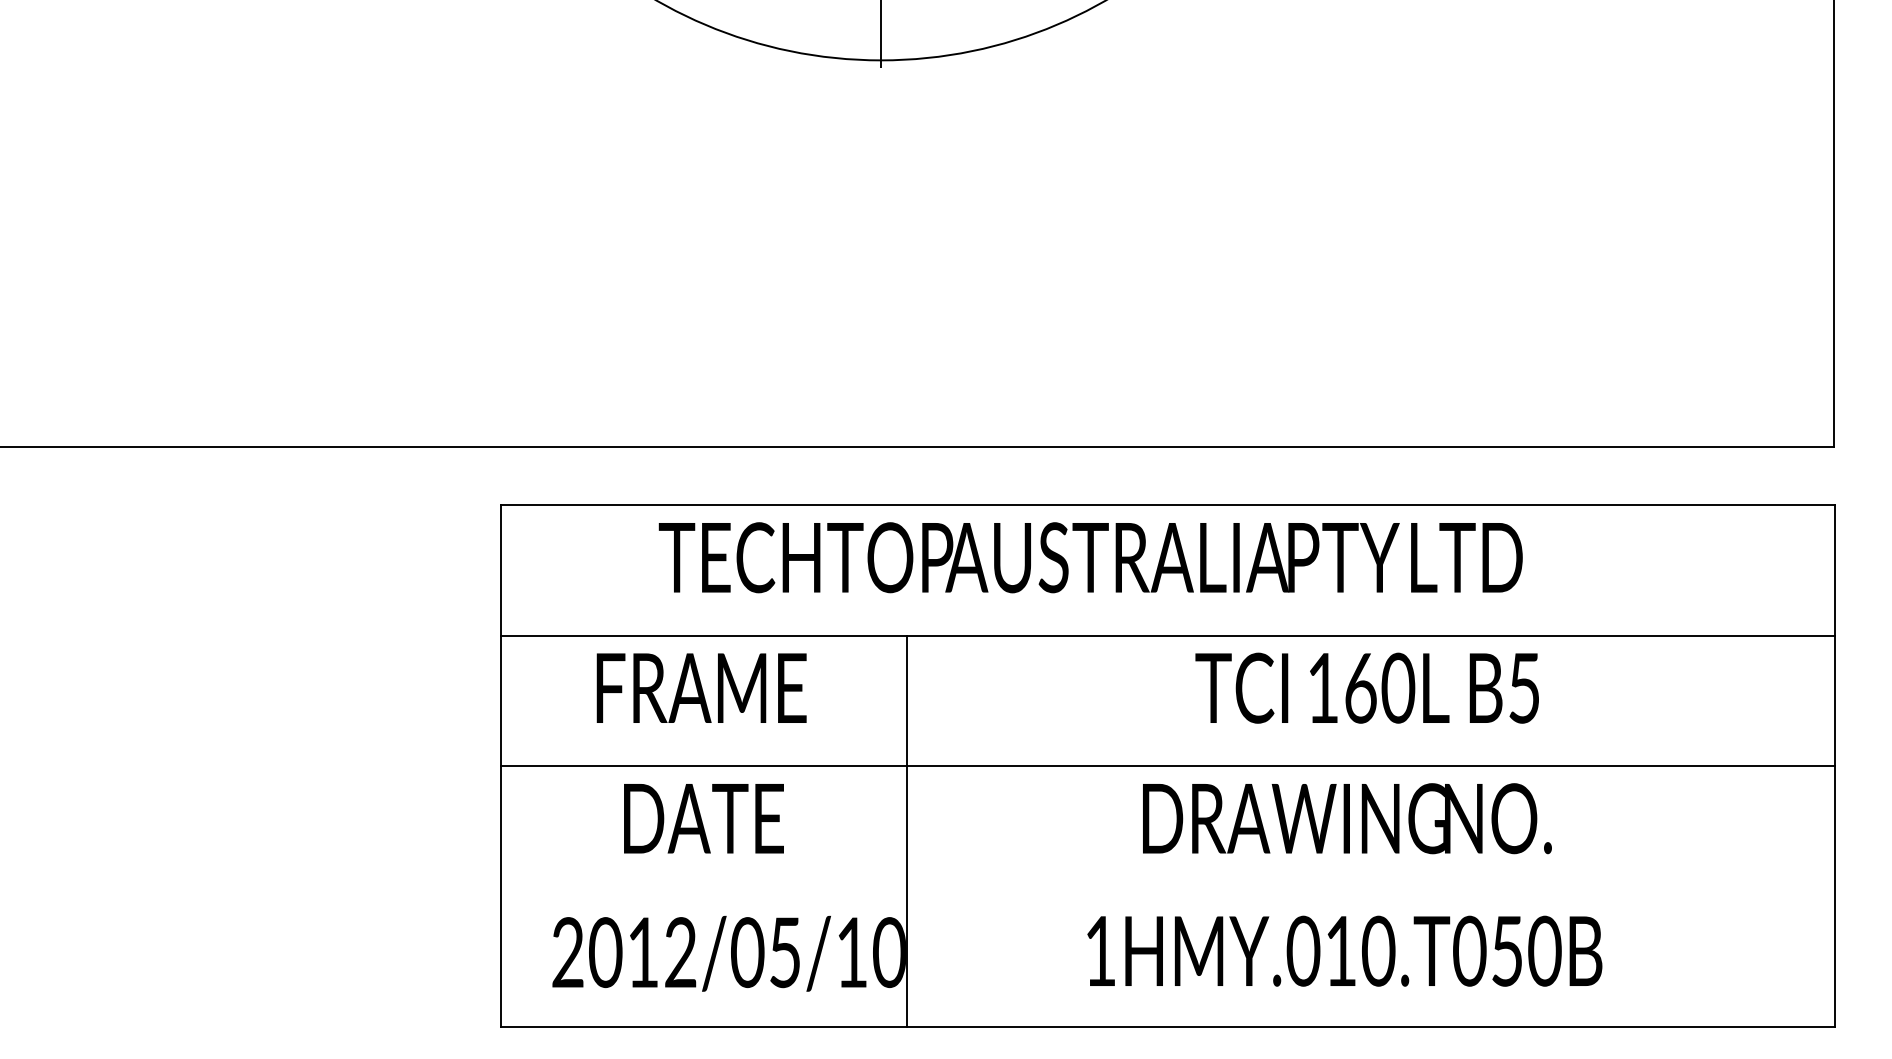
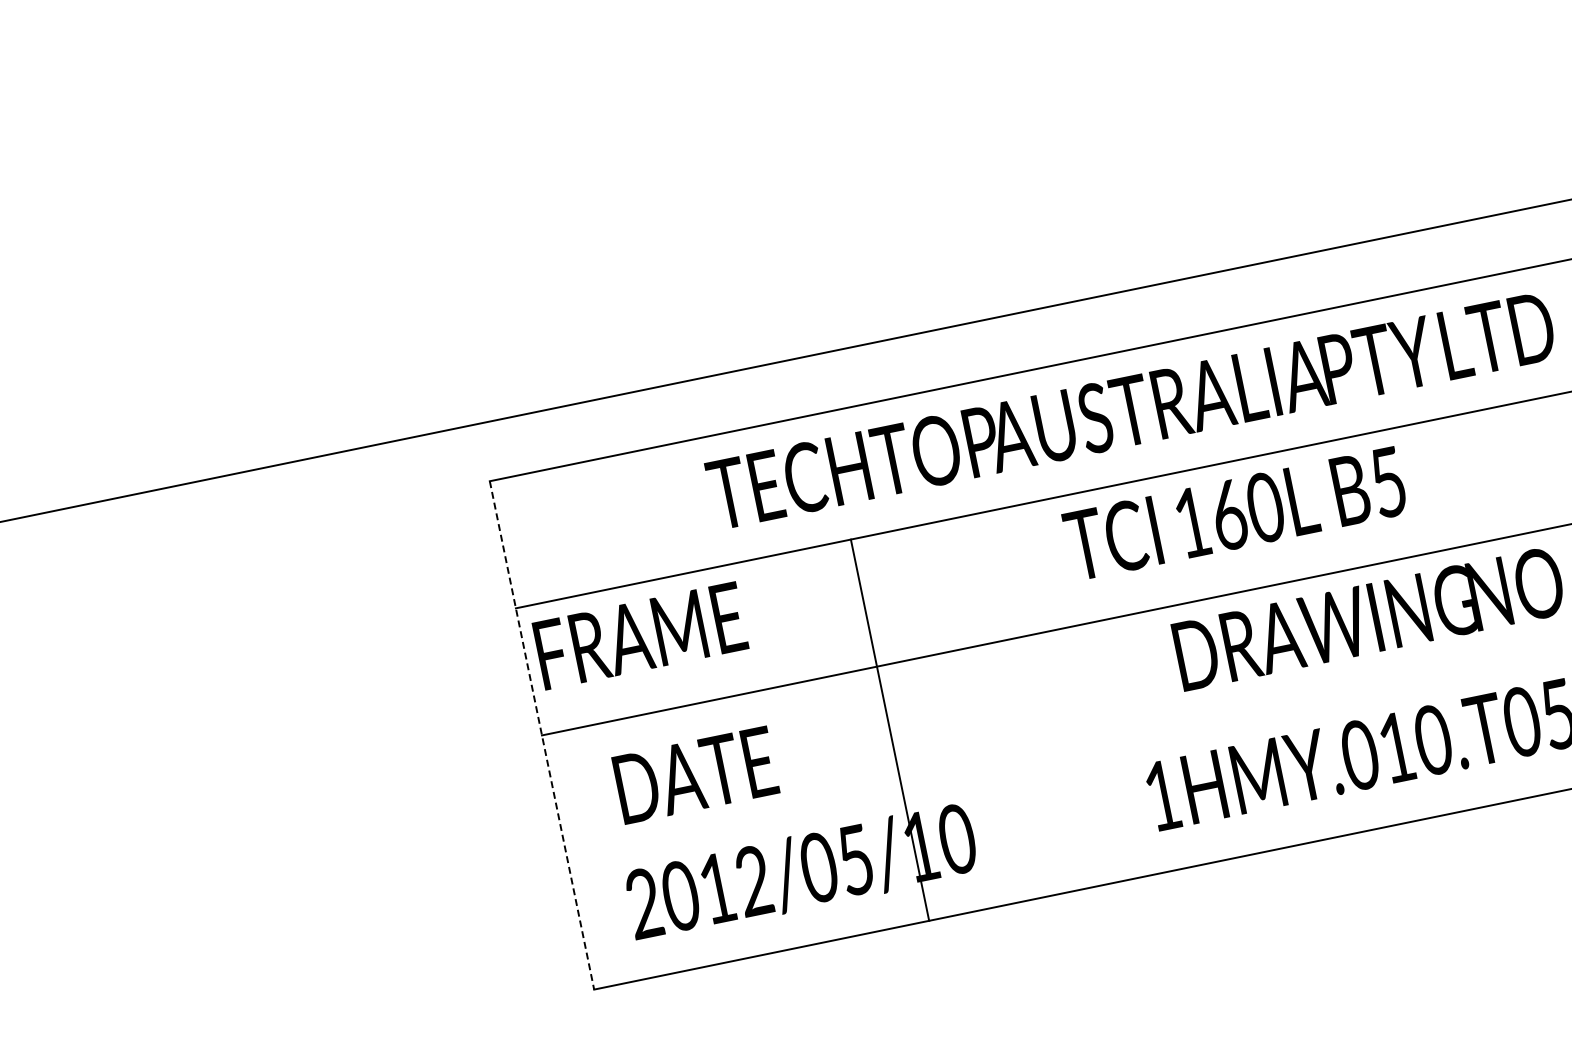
text: (1090, 557) -> (1131, 410), moved
text: (701, 687) -> (640, 635), moved
text: (1366, 687) -> (1234, 513), moved
line: (501, 766) -> (542, 735), solid -> dashed
text: (703, 818) -> (695, 775), moved
line: (907, 831) -> (890, 730), moved

